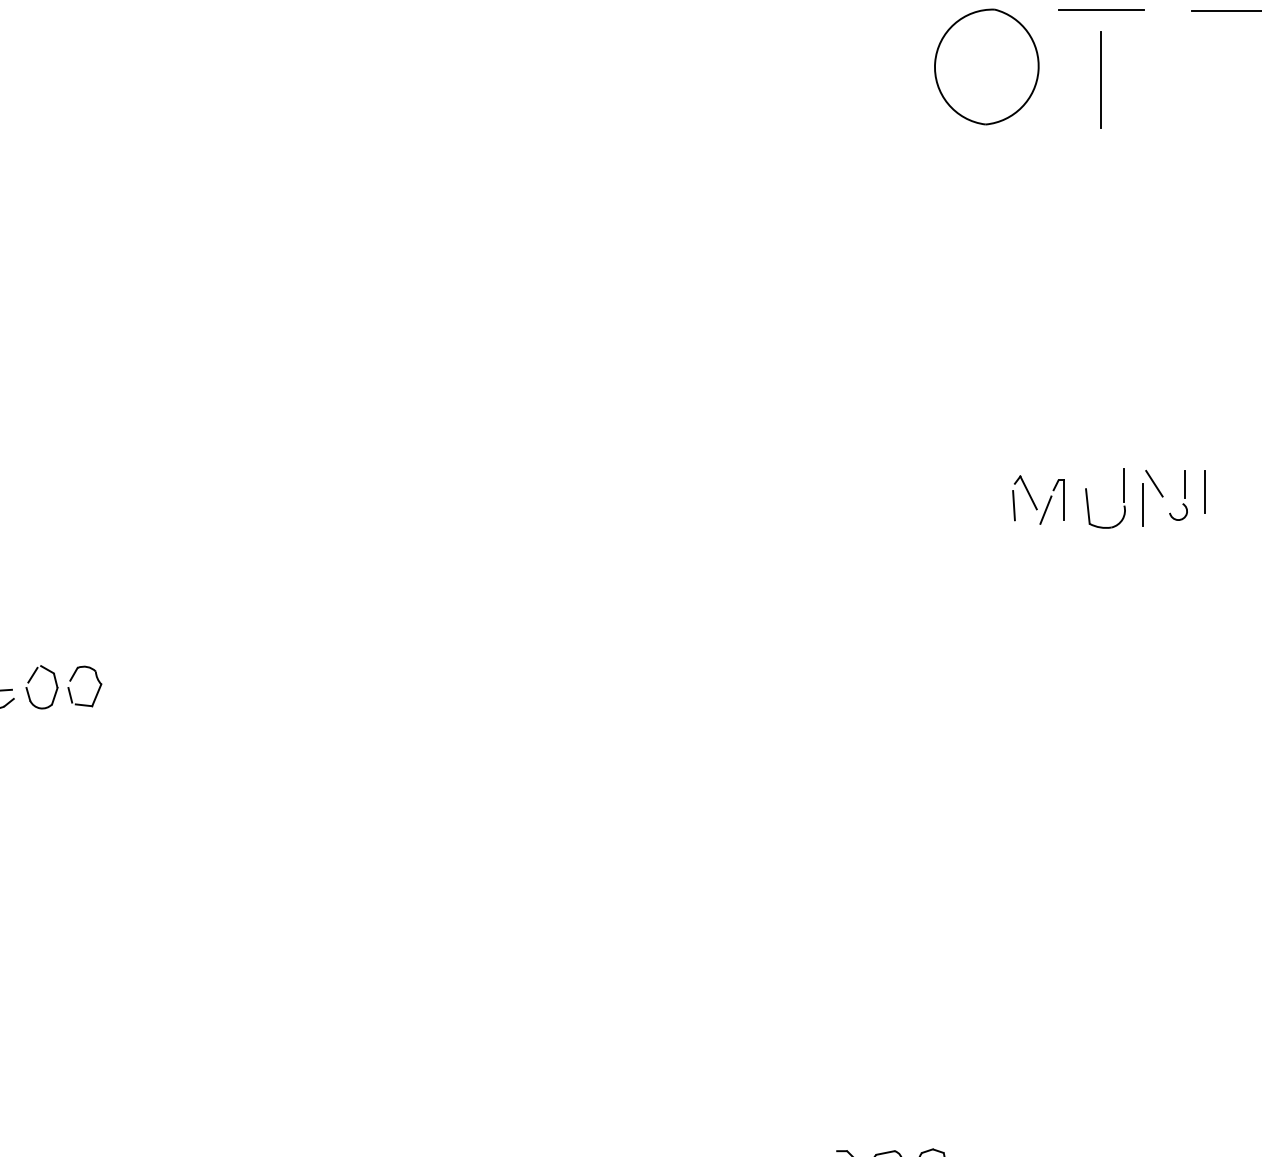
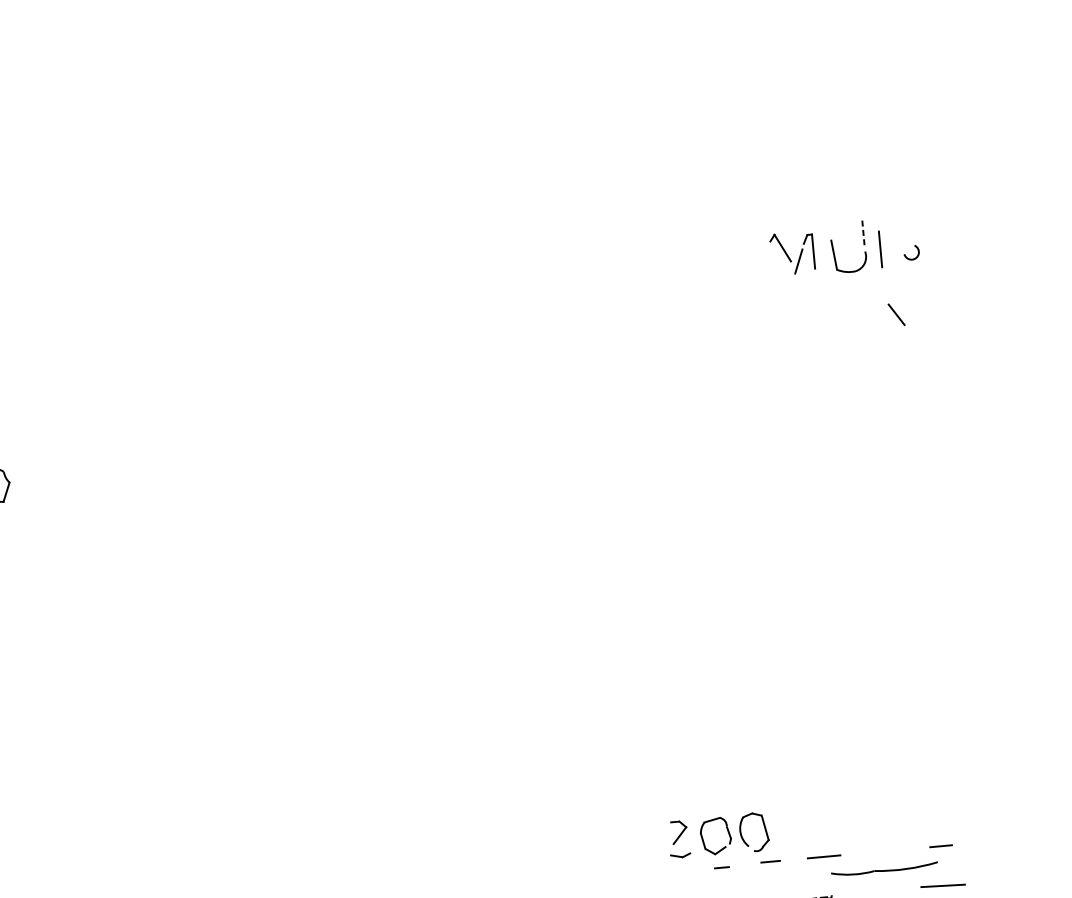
line: (1154, 483) -> (896, 314), moved
line: (1184, 484) -> (914, 228), removed
line: (1124, 486) -> (863, 235), solid -> dashed
line: (1204, 491) -> (932, 233), removed
line: (1013, 505) -> (770, 260), removed

